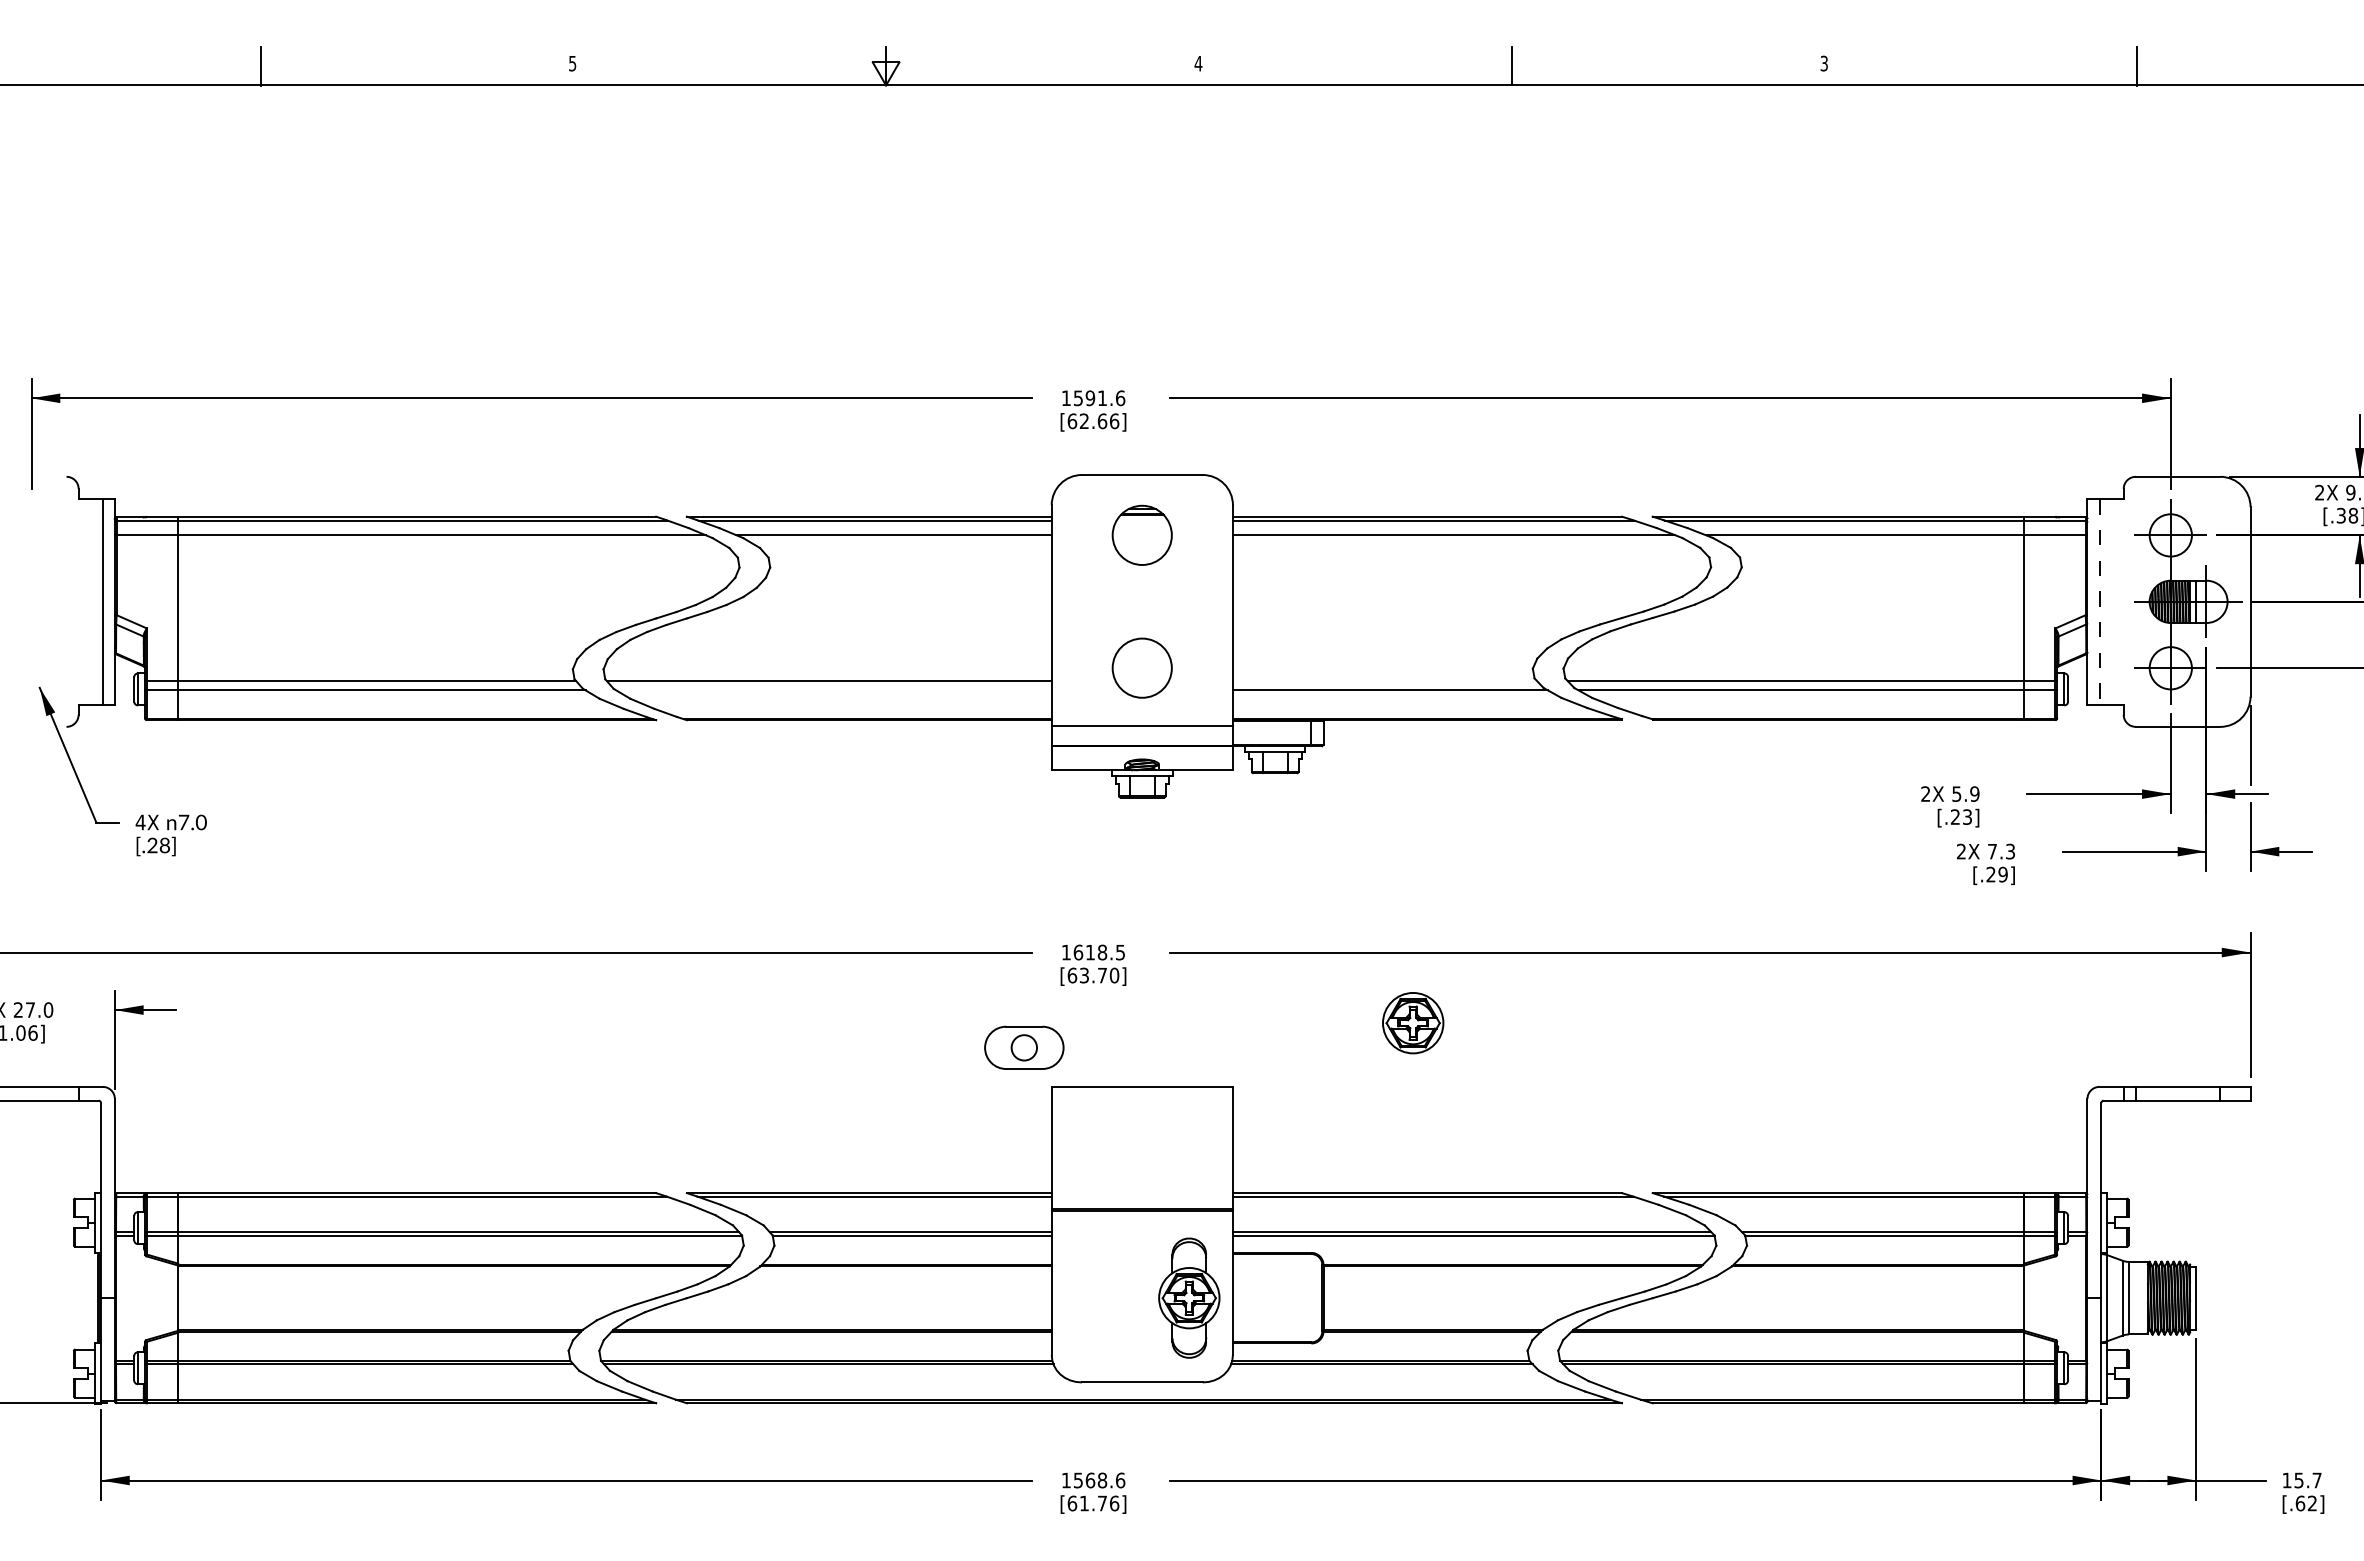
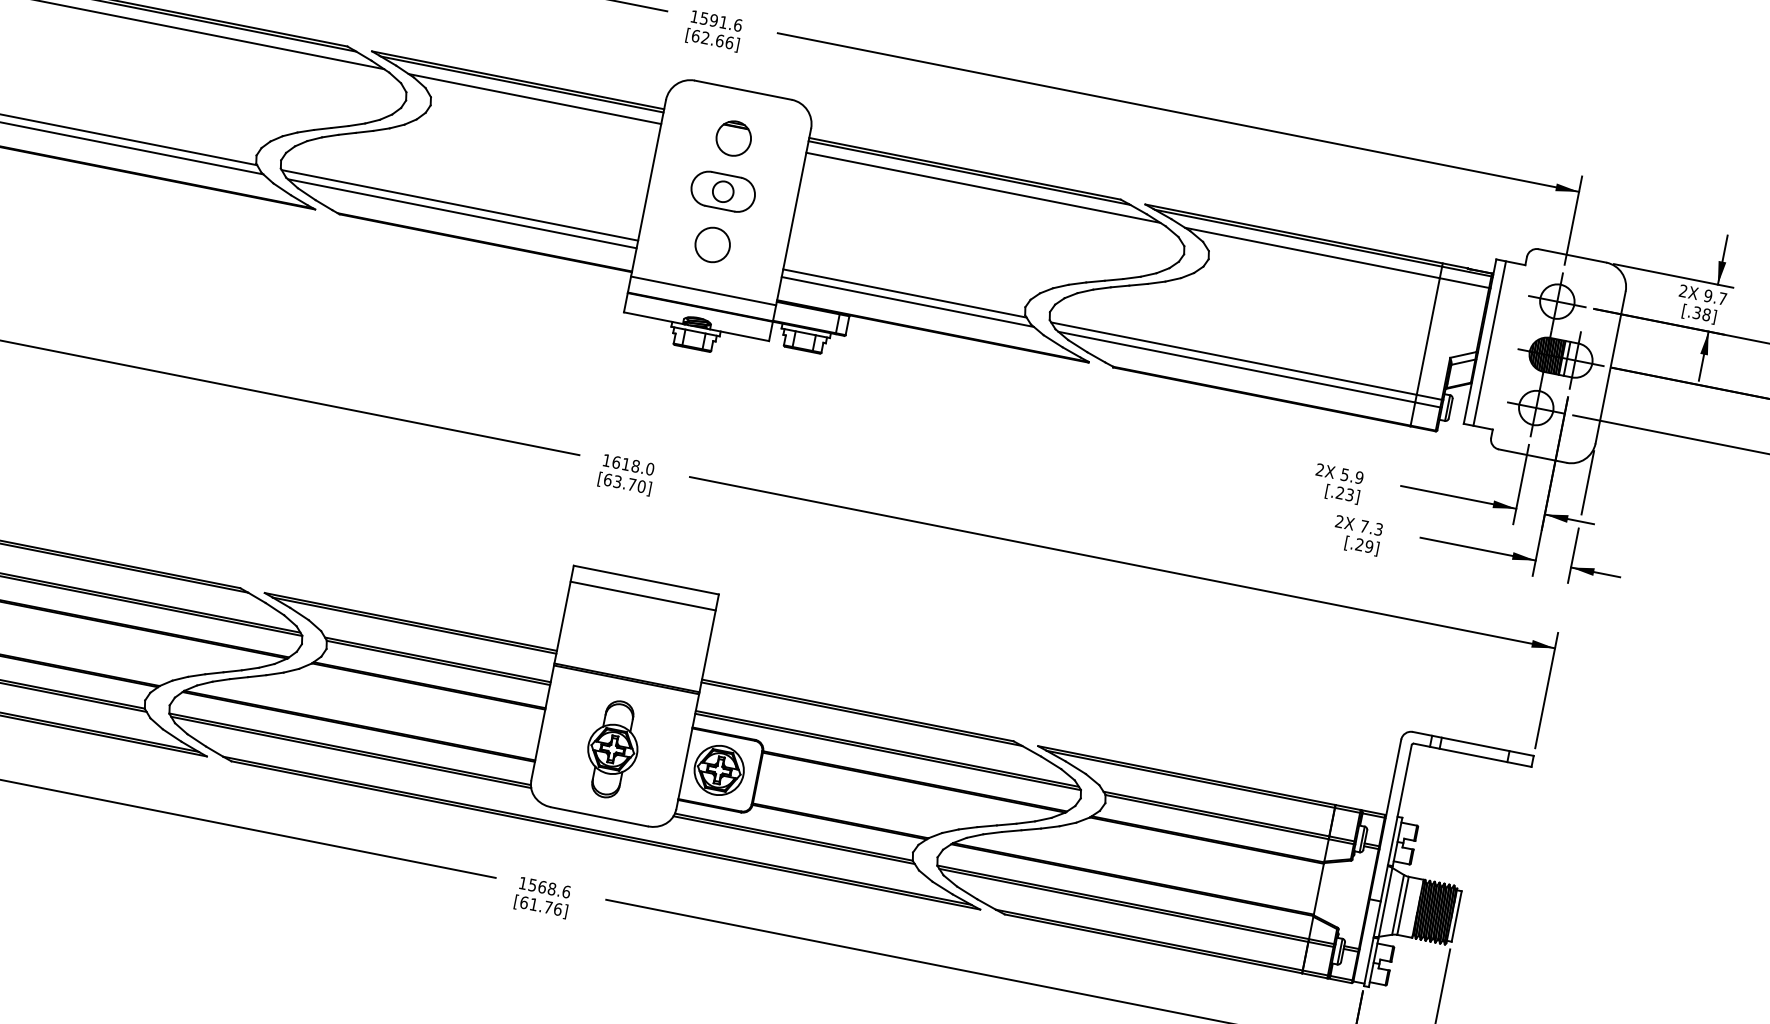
part: (1142, 535) -> (733, 138), size x0.71
line: (2099, 601) -> (1489, 343), dashed -> solid
circle: (1142, 668) -> (712, 245), size x0.71
line: (1384, 680) -> (904, 293), added
line: (833, 690) -> (461, 213), added
text: (1120, 952) -> (650, 469), 1618.5 -> 1618.0
part: (1413, 1023) -> (719, 770), moved
part: (1024, 1047) -> (723, 191), moved
line: (1141, 1106) -> (642, 595), added
part: (1189, 1297) -> (613, 748), moved

